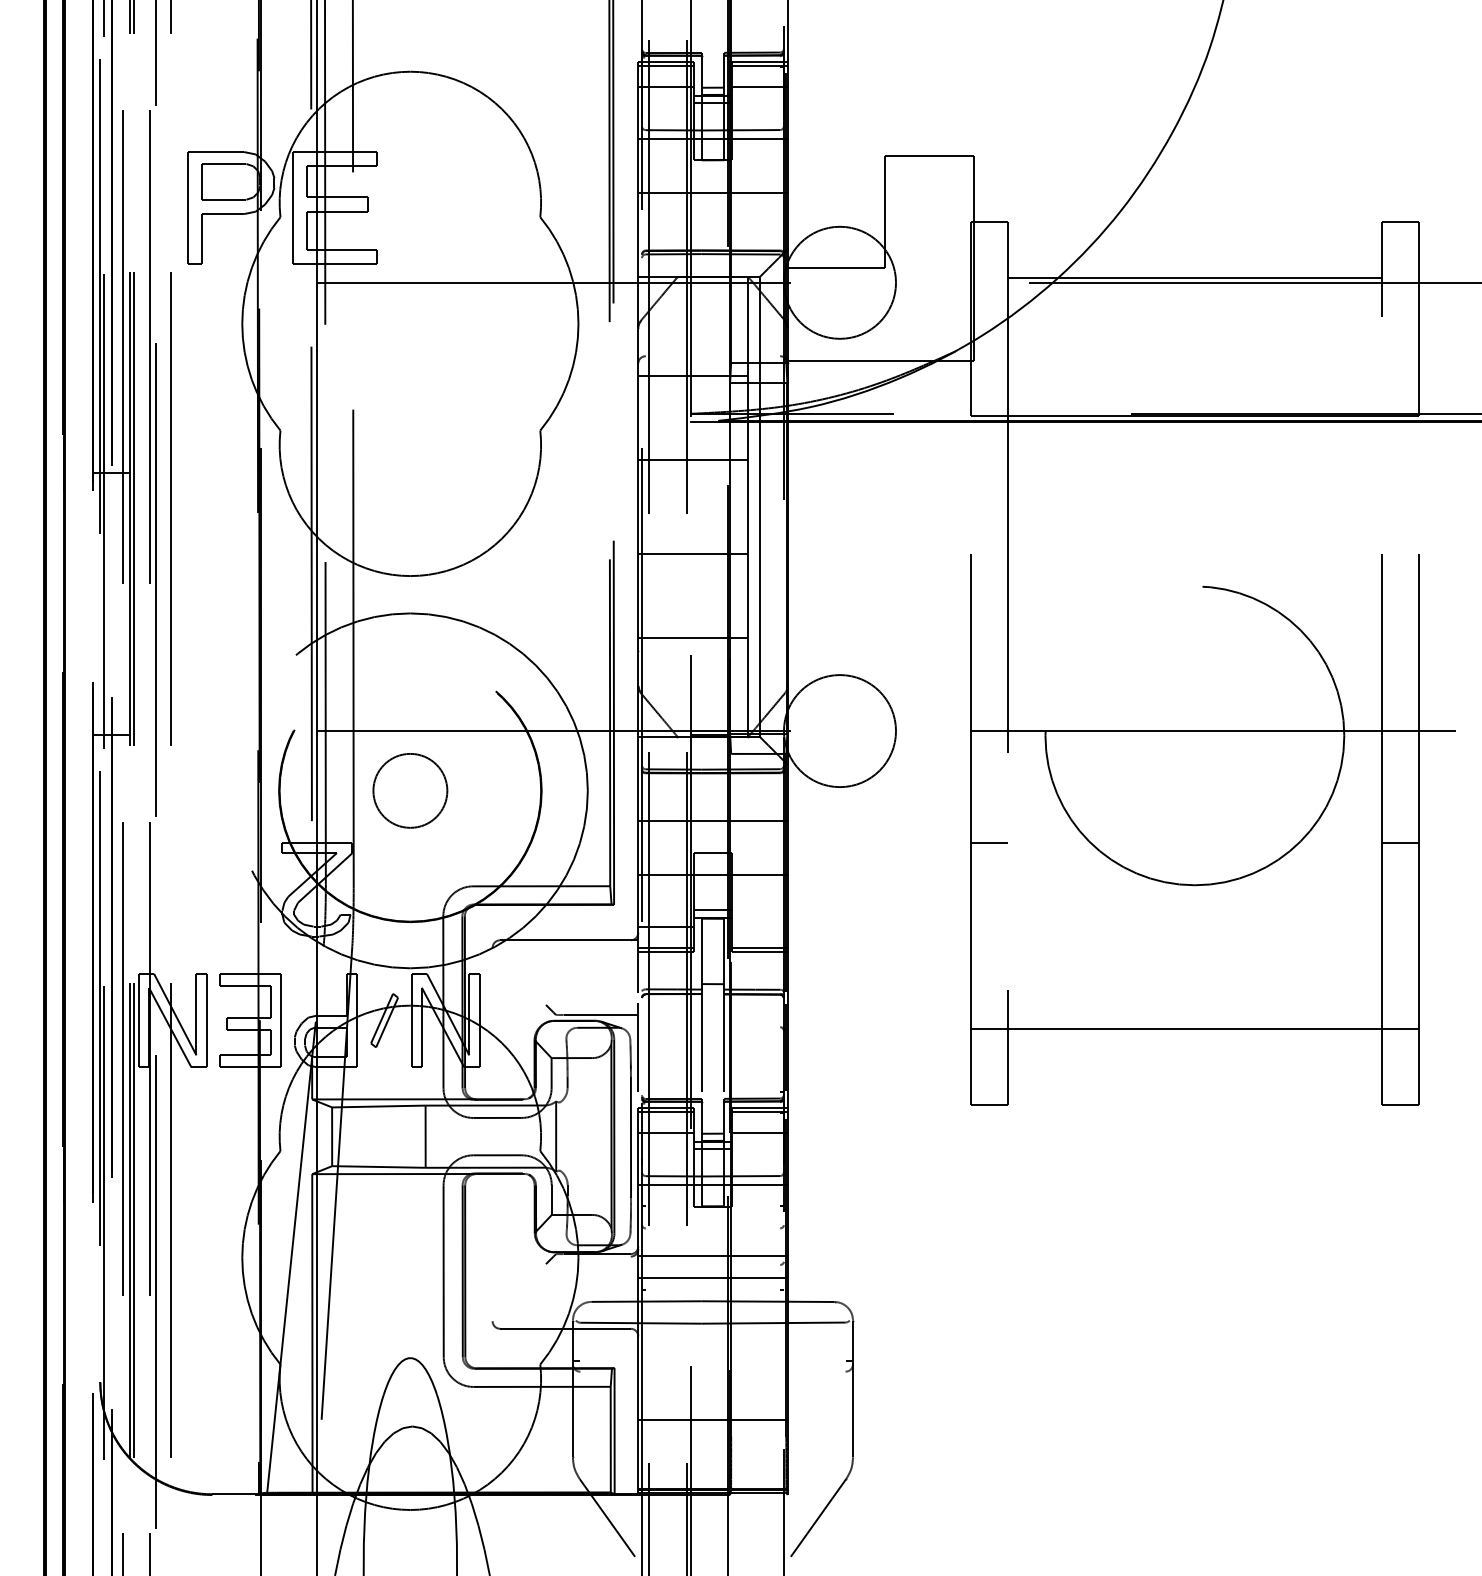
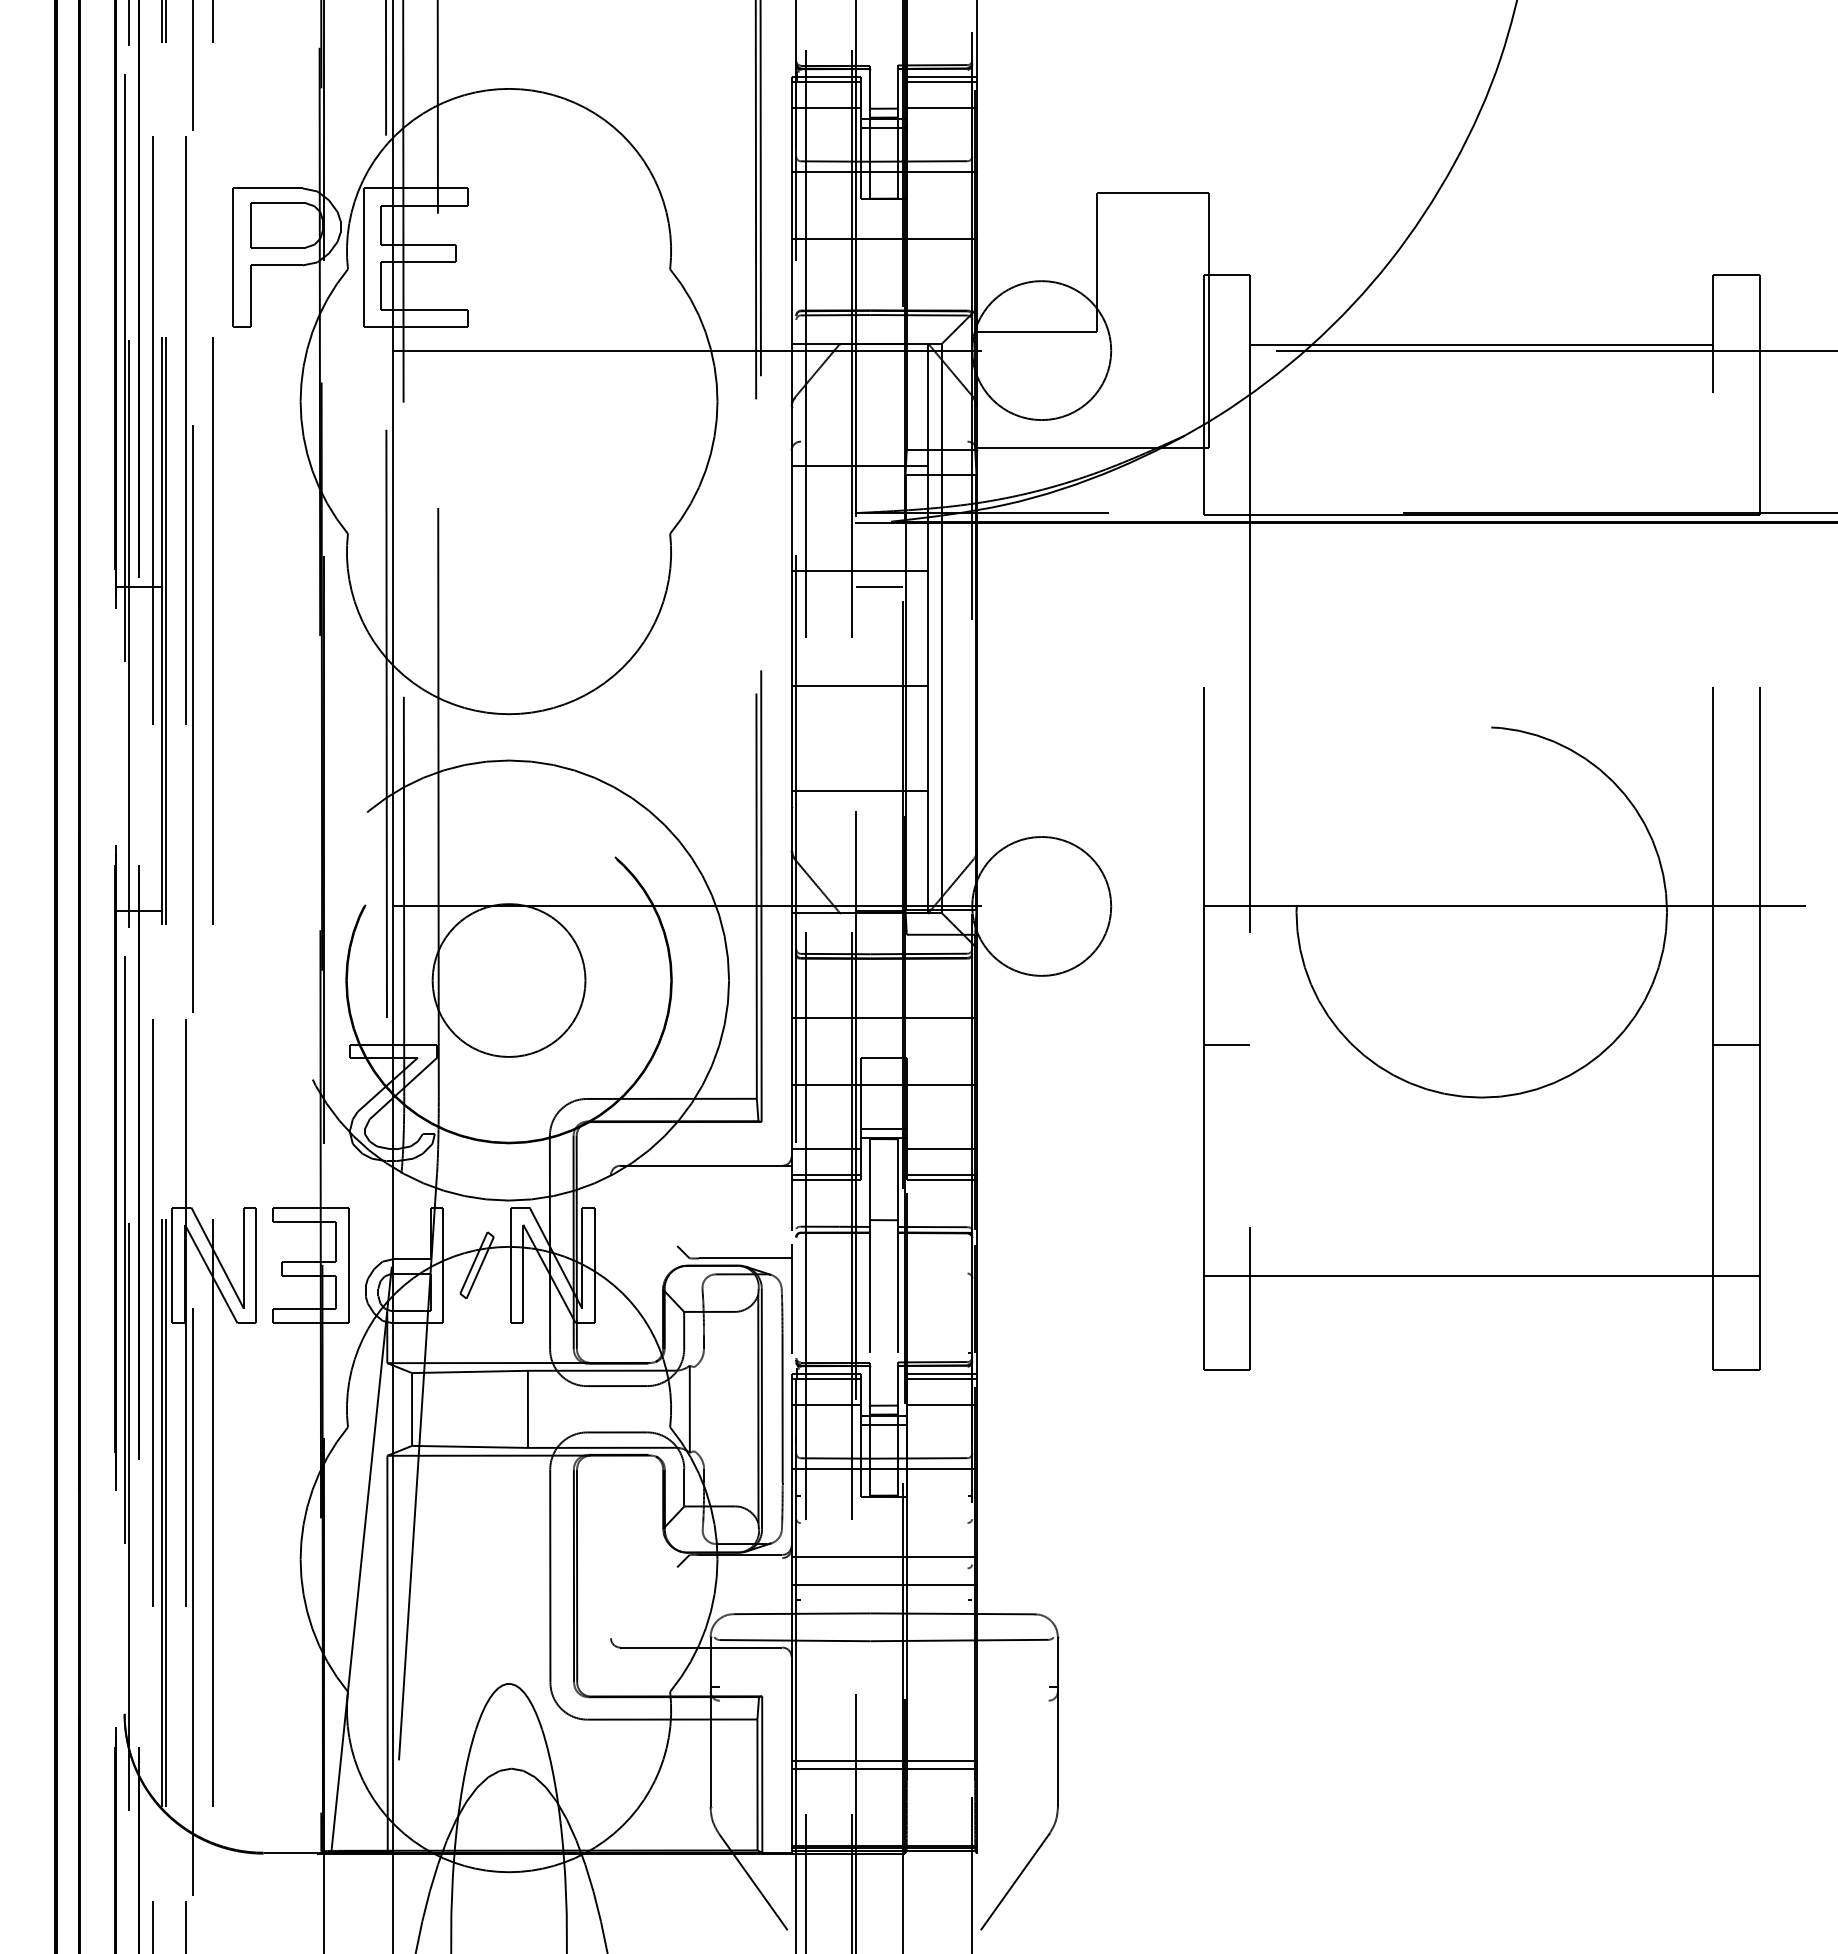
line: (709, 473) -> (879, 586), added
circle: (409, 790) -> (508, 980), size x1.67
line: (759, 926) -> (941, 1148), added
line: (712, 1426) -> (883, 1768), added

